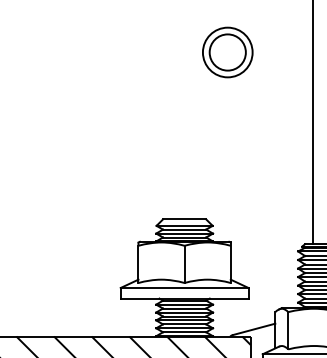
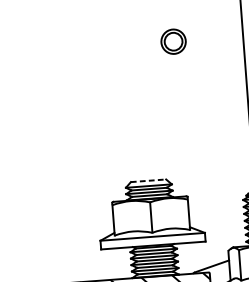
part: (227, 52) -> (173, 41), size x0.6
line: (184, 219) -> (148, 180), solid -> dashed

